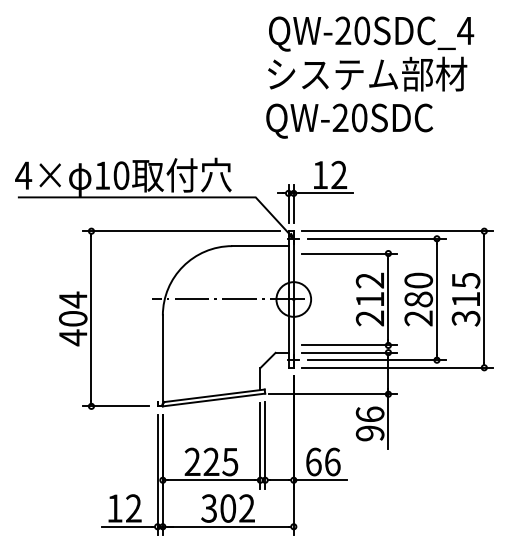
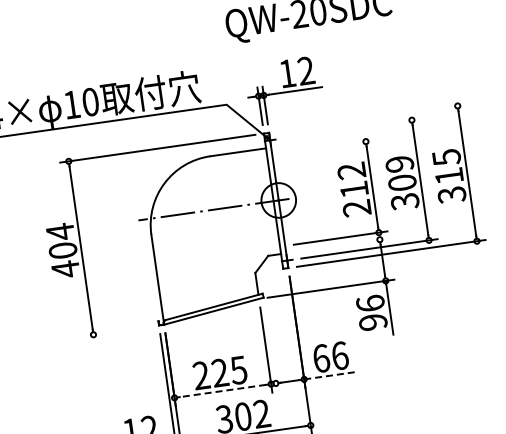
line: (397, 231) -> (371, 118), removed
line: (376, 238) -> (352, 128), removed
line: (349, 253) -> (327, 147), removed
text: (418, 299) -> (402, 182), 280 -> 309
line: (349, 352) -> (341, 245), removed
line: (115, 406) -> (117, 331), removed
line: (265, 445) -> (271, 348), removed
line: (211, 480) -> (222, 391), solid -> dashed
line: (320, 480) -> (330, 375), solid -> dashed

